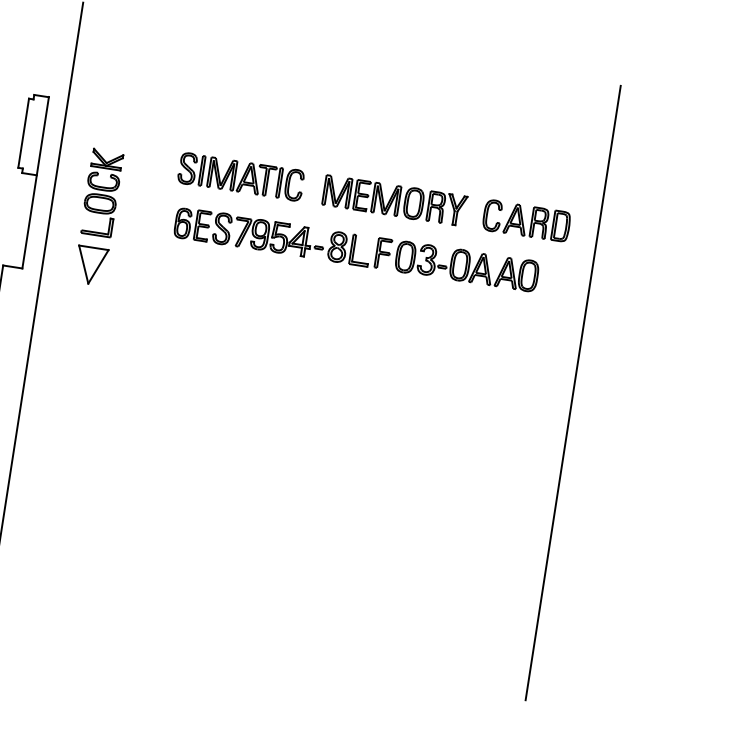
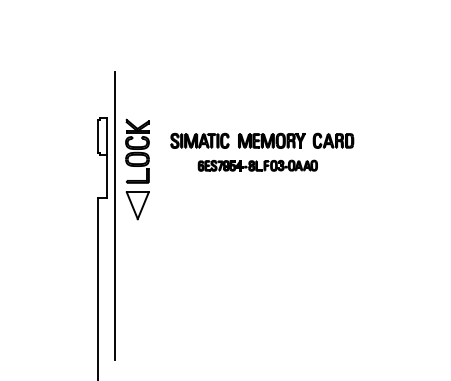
part: (98, 217) -> (137, 169), size x1.6
part: (356, 248) -> (257, 165), size x0.7
line: (572, 391) -> (366, 215), removed

